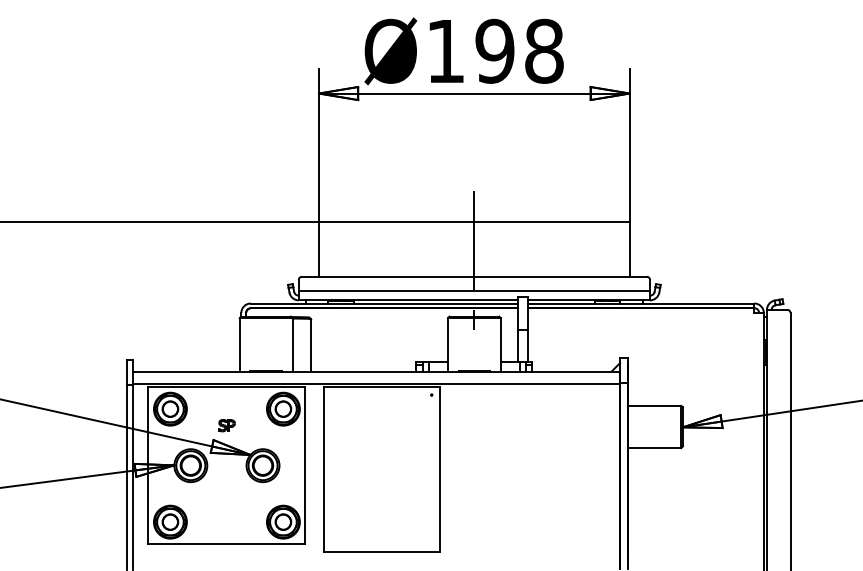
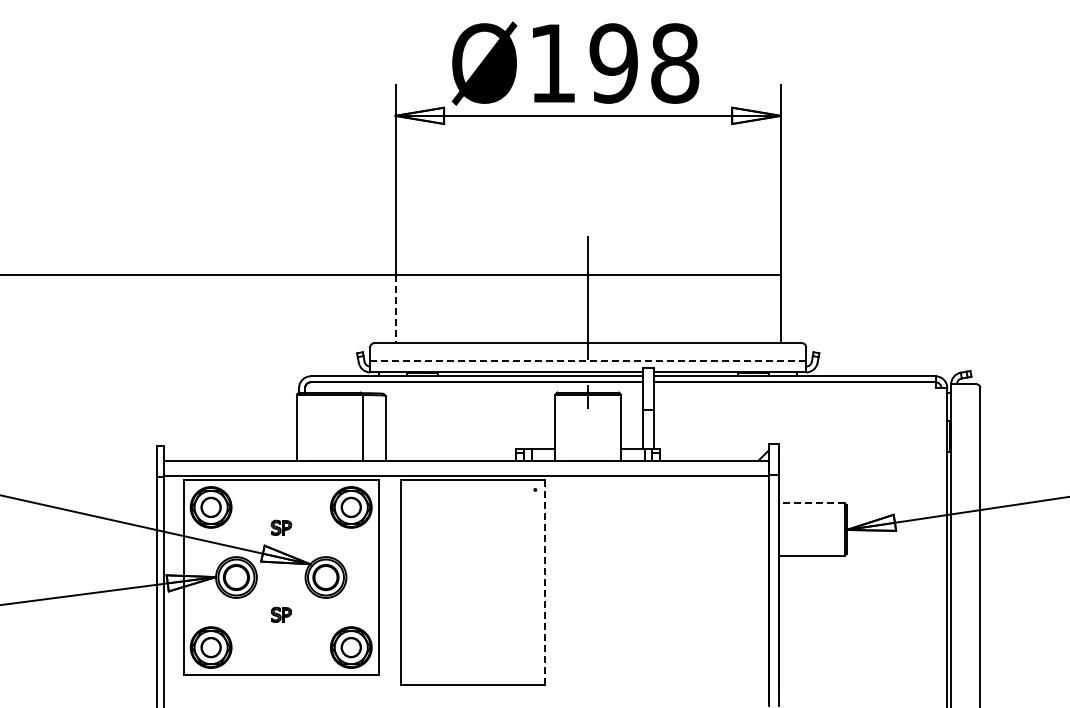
line: (319, 249) -> (395, 309), solid -> dashed
line: (474, 290) -> (588, 360), solid -> dashed
line: (654, 406) -> (811, 503), solid -> dashed
line: (439, 468) -> (545, 581), solid -> dashed
part: (227, 495) -> (281, 614), added

